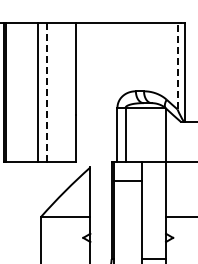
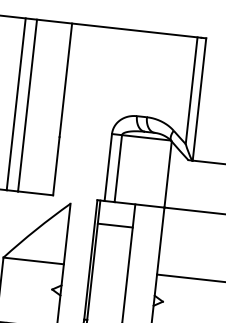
line: (177, 65) -> (191, 90), dashed -> solid
line: (47, 92) -> (27, 105), dashed -> solid

